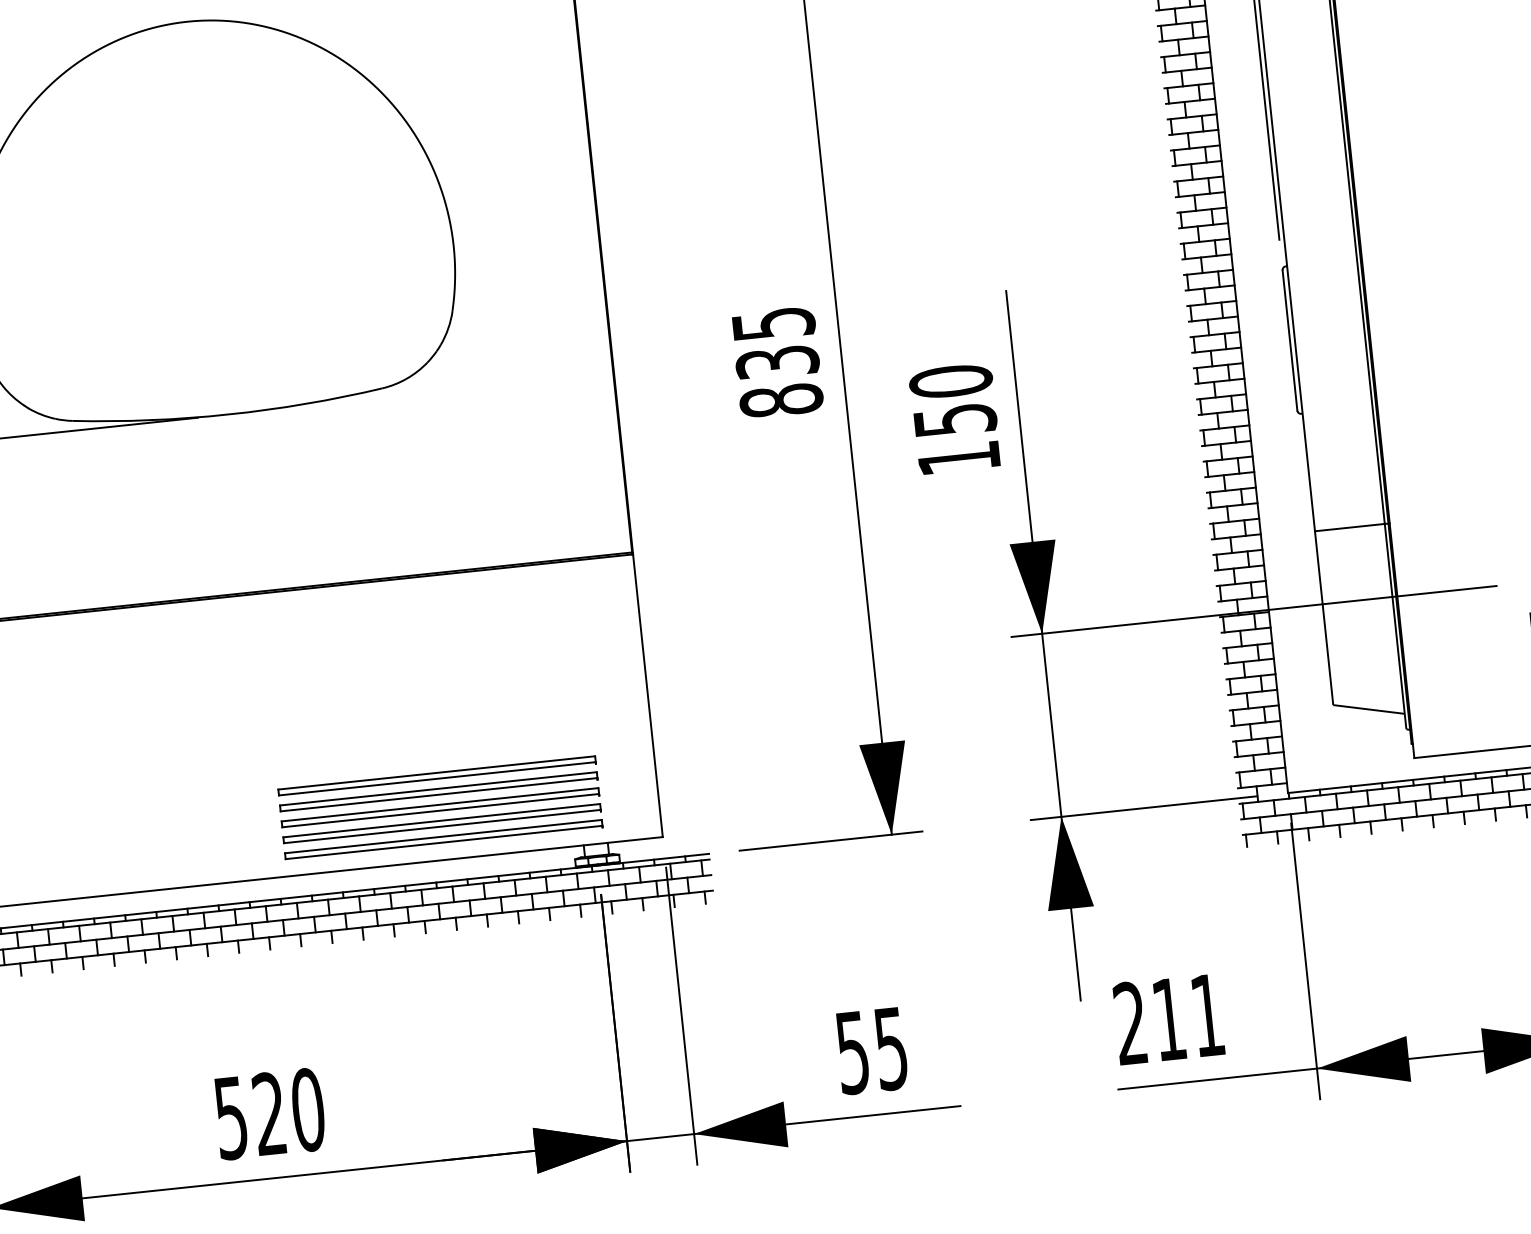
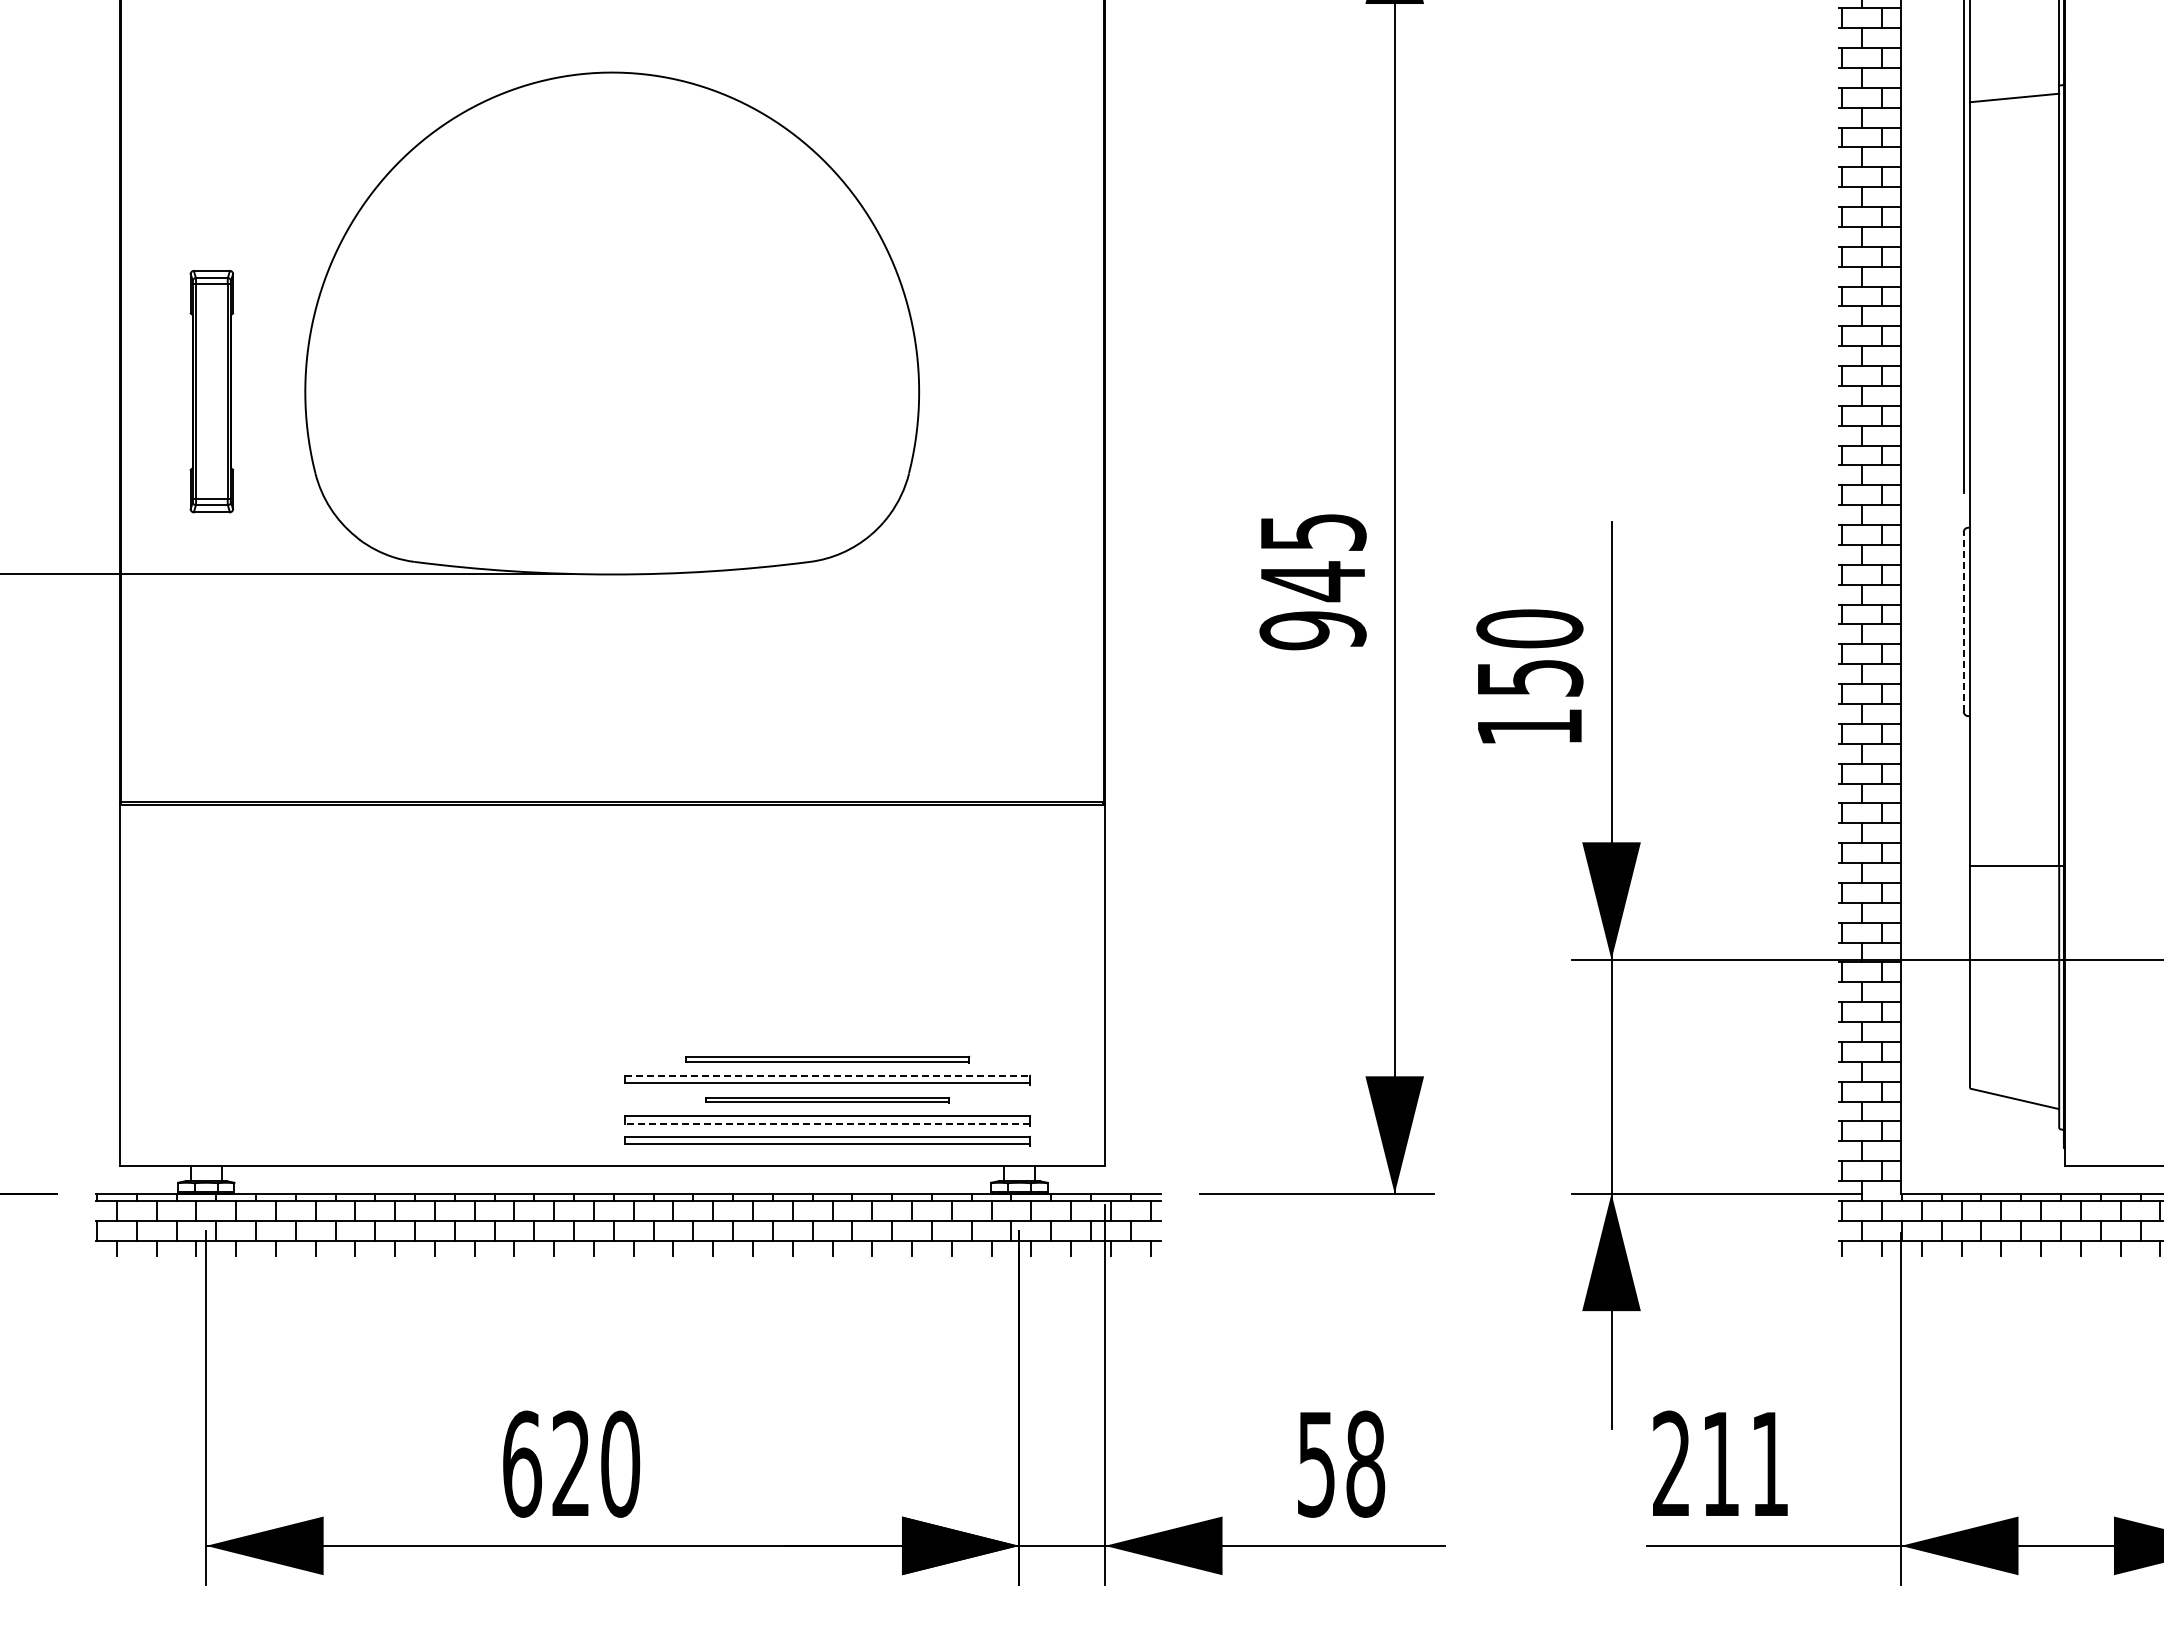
line: (1289, 340) -> (1963, 621), solid -> dashed
text: (779, 381) -> (1312, 605), 835 -> 945
part: (436, 776) -> (827, 1059), size x0.7
line: (438, 788) -> (828, 1075), solid -> dashed
part: (440, 808) -> (827, 1100), size x0.6
line: (442, 826) -> (827, 1123), solid -> dashed
text: (891, 1048) -> (1365, 1463), 55 -> 58
text: (231, 1117) -> (522, 1463), 520 -> 620

